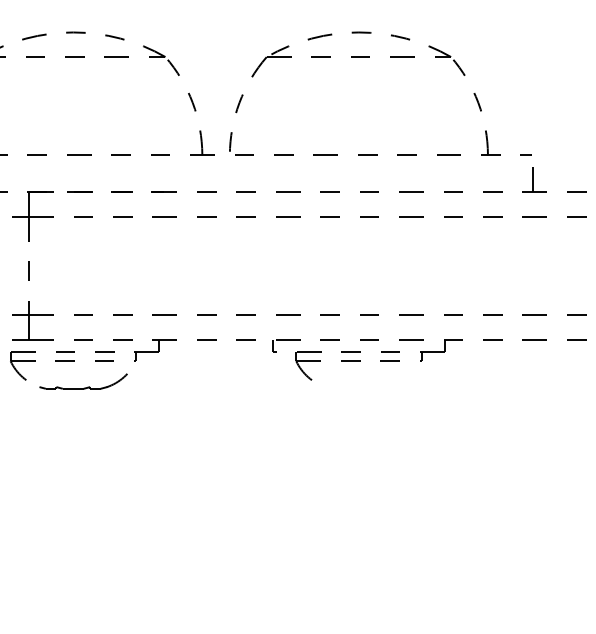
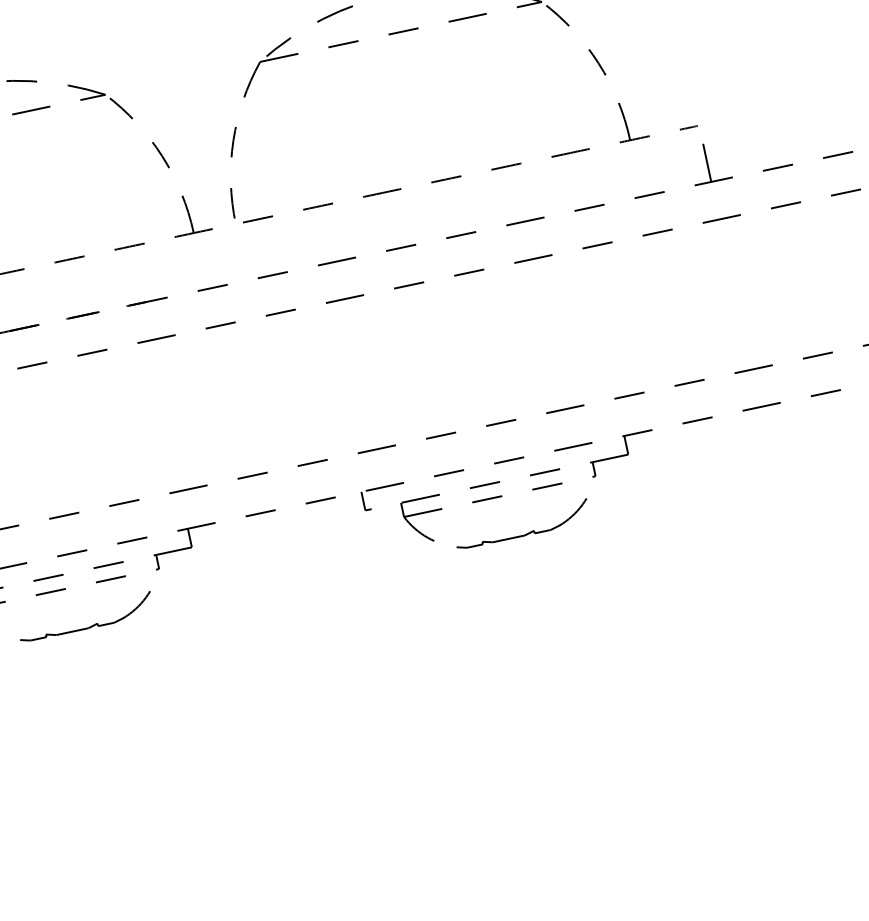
part: (369, 381) -> (522, 524), added

